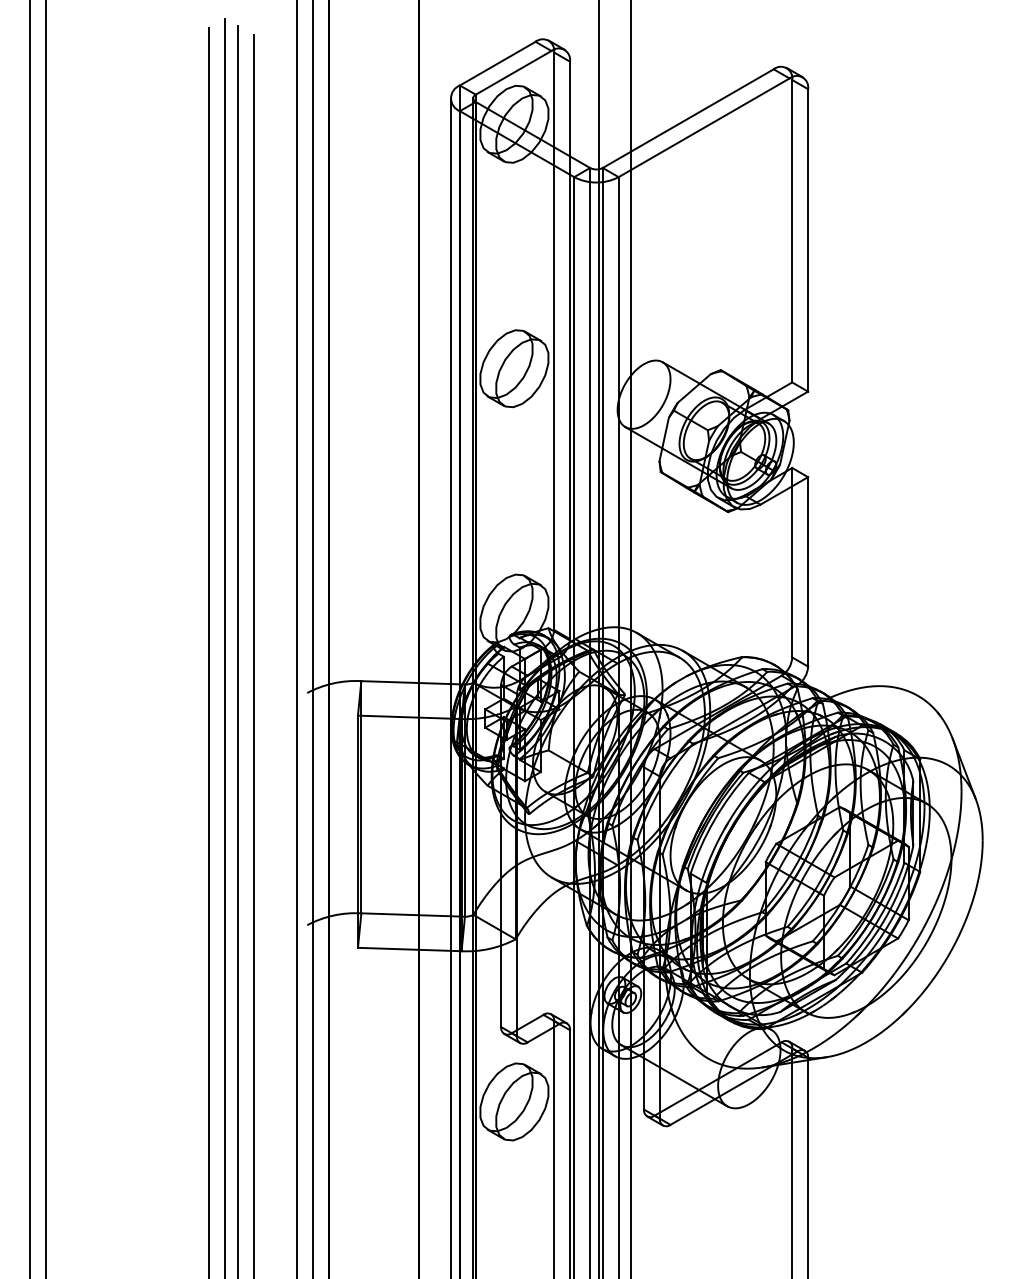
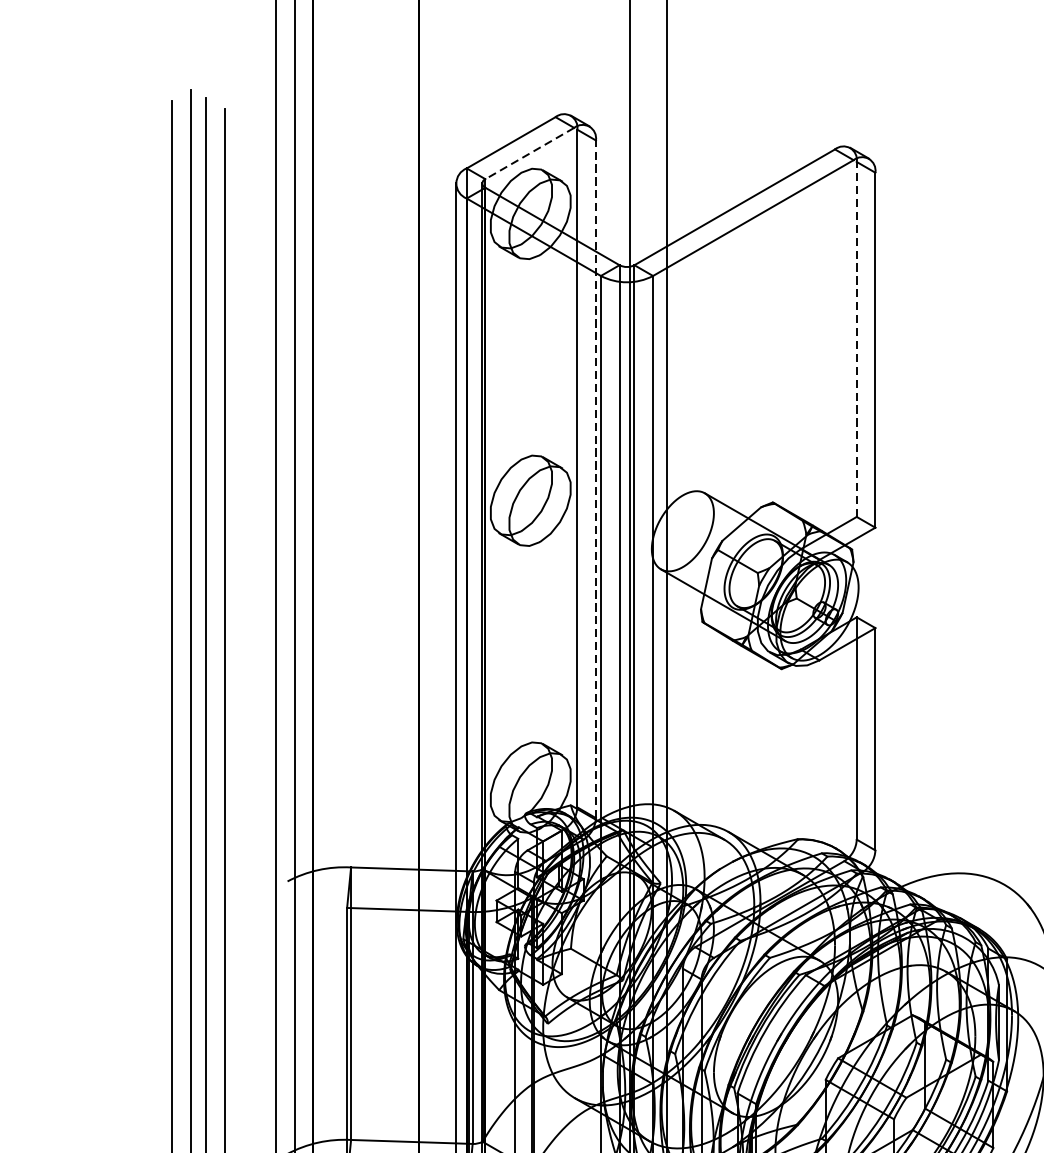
line: (513, 72) -> (529, 153), solid -> dashed
line: (792, 230) -> (857, 338), solid -> dashed
line: (569, 350) -> (595, 479), solid -> dashed

